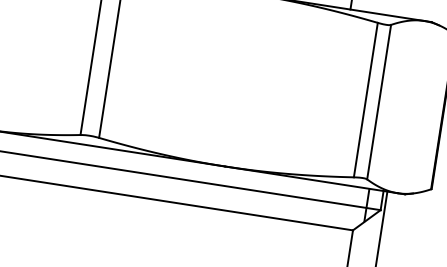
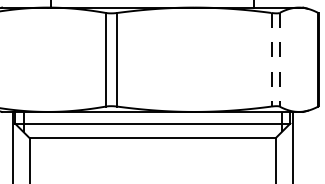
line: (365, 99) -> (271, 59), solid -> dashed
line: (379, 101) -> (279, 59), solid -> dashed

